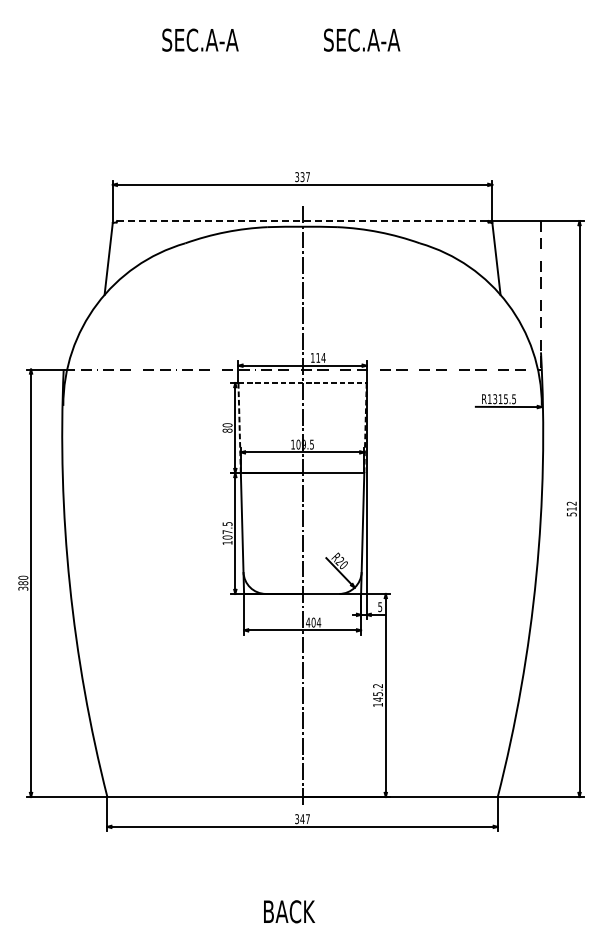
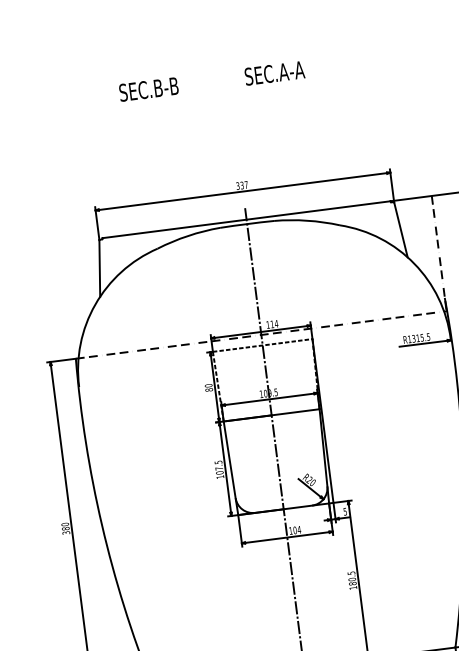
text: (221, 40) -> (165, 87), SEC.A-A -> SEC.B-B
line: (303, 221) -> (247, 219), dashed -> solid
text: (308, 622) -> (291, 530), 404 -> 104
text: (378, 692) -> (352, 578), 145.2 -> 180.5

